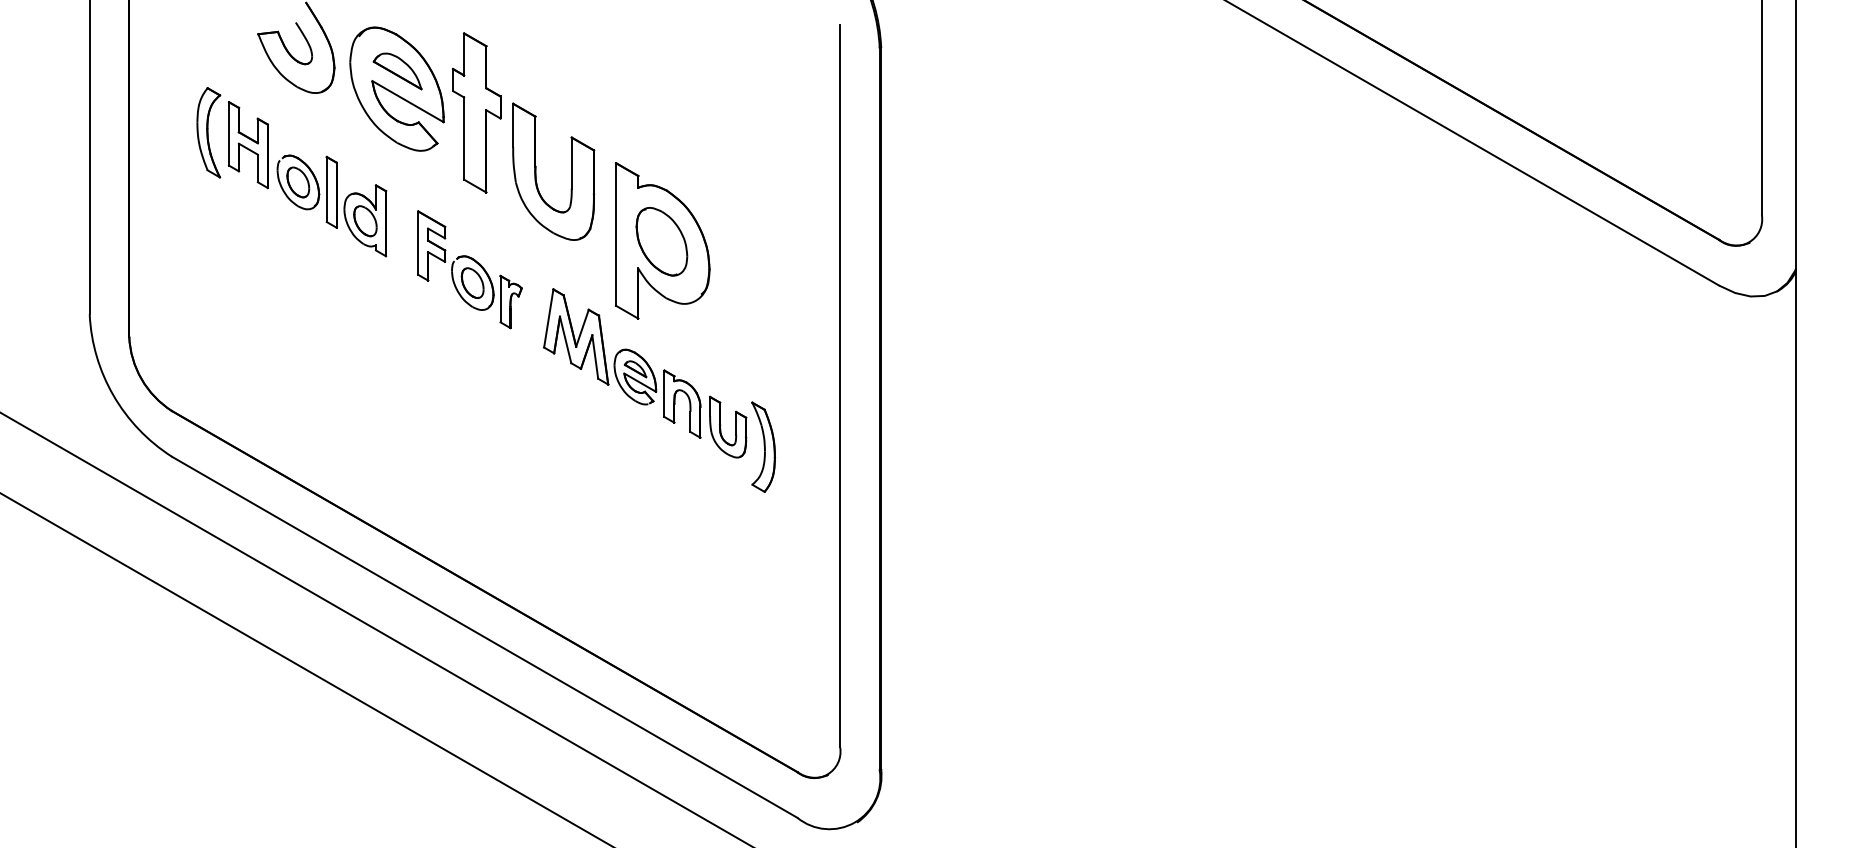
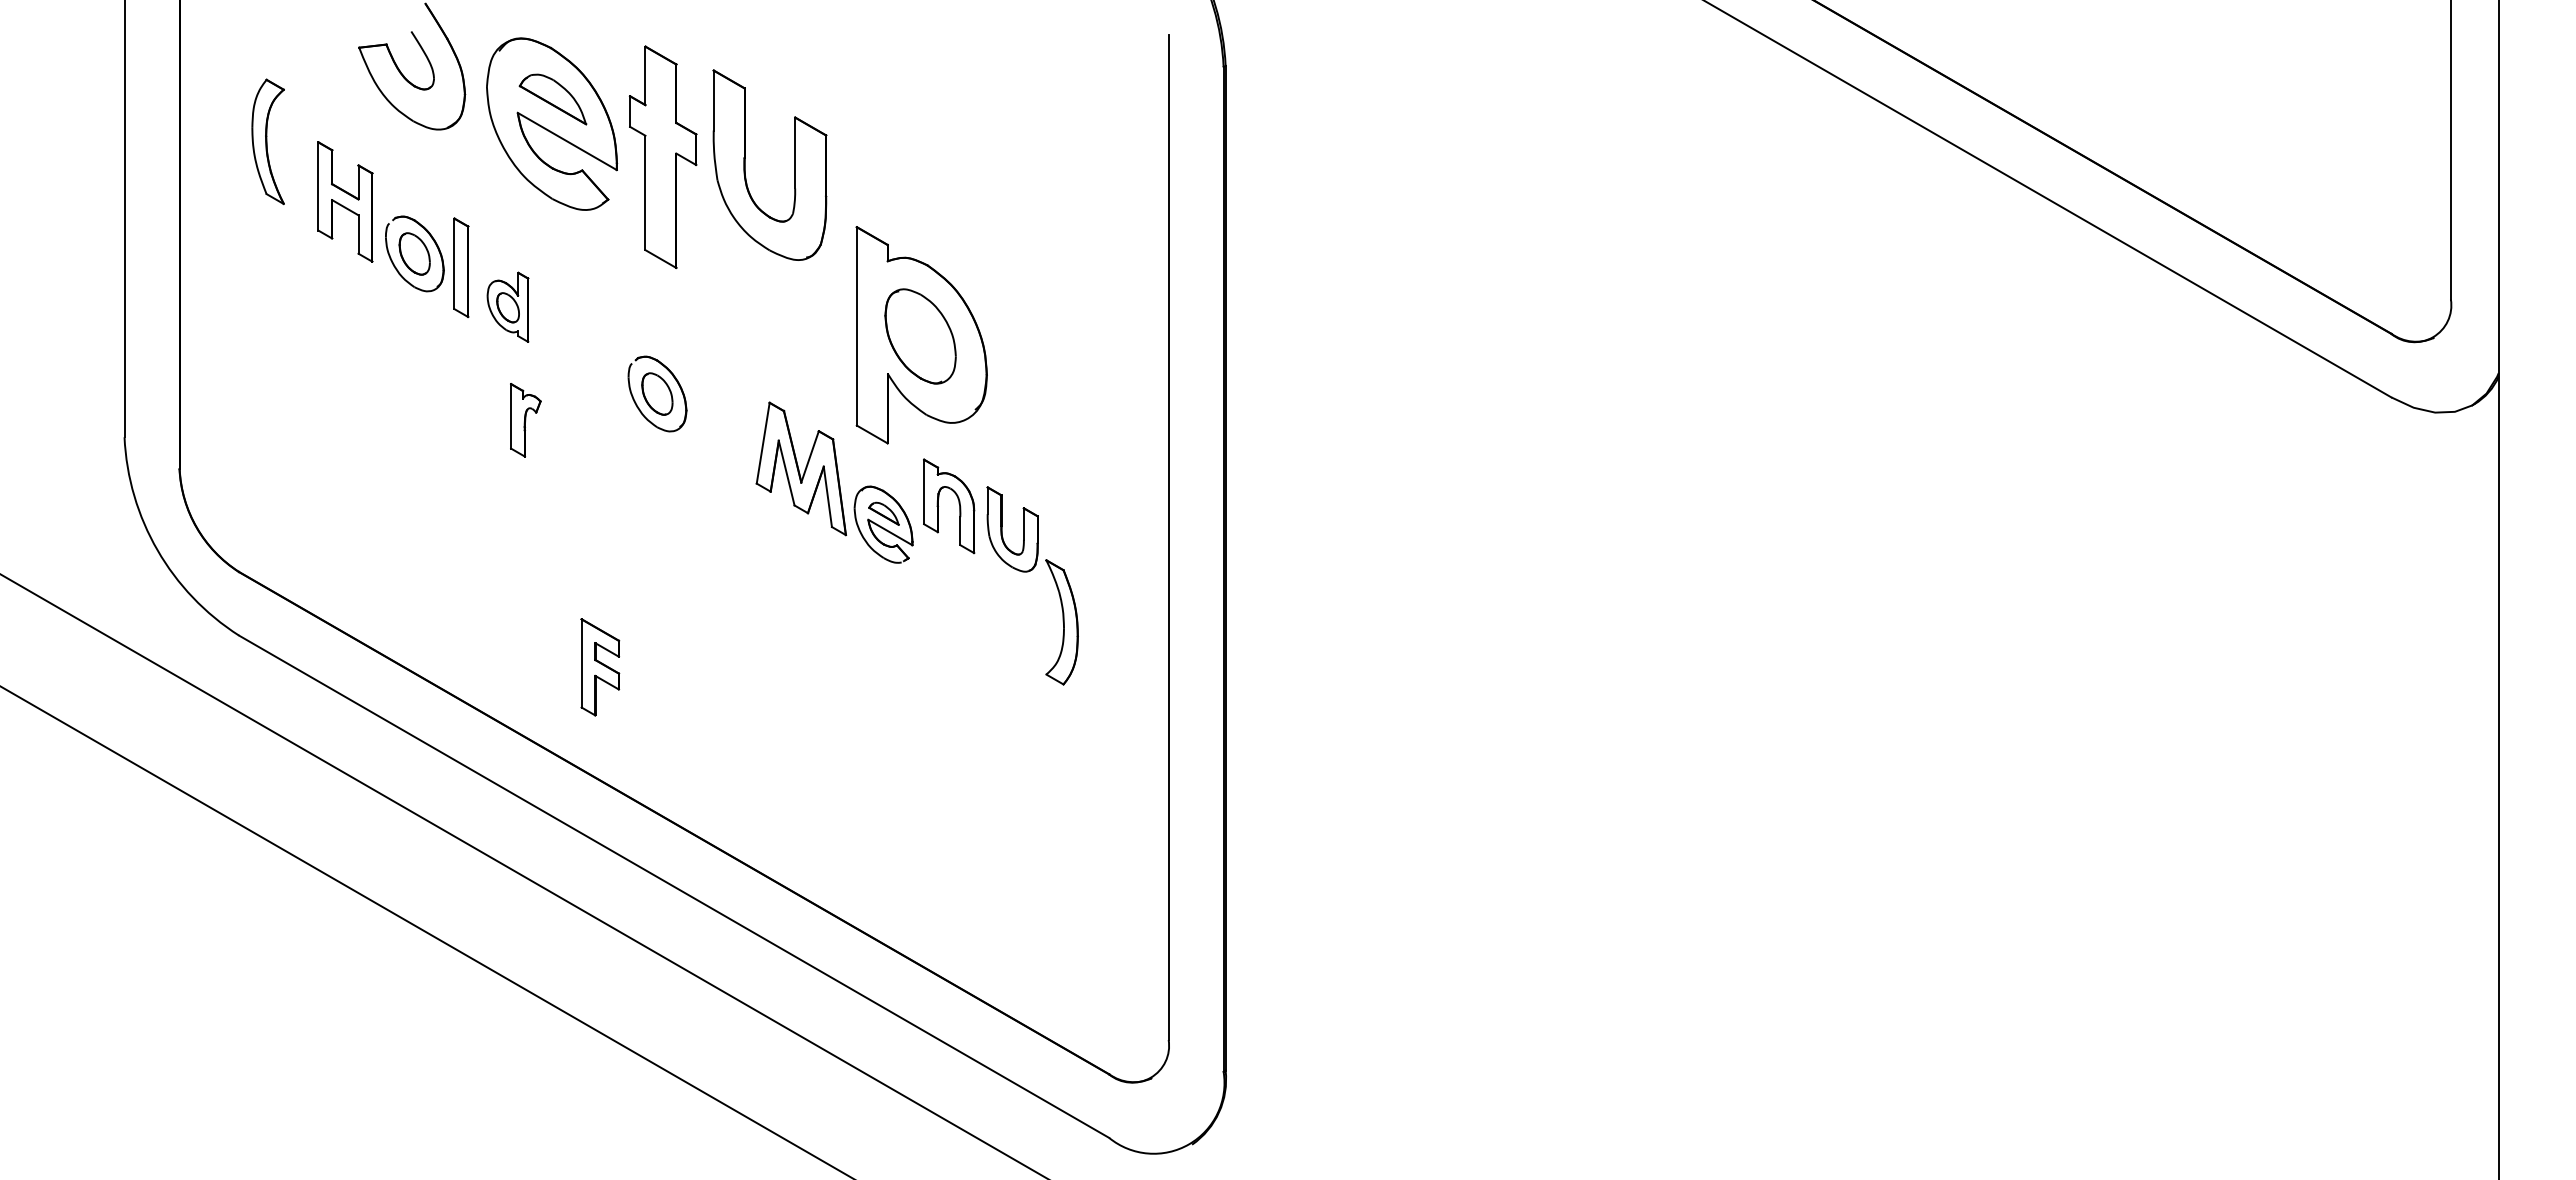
part: (208, 132) -> (267, 141), moved
part: (536, 171) -> (745, 164), moved
part: (364, 220) -> (507, 307), size x0.7
part: (431, 246) -> (600, 667), moved
part: (510, 302) -> (525, 420), moved
part: (689, 402) -> (958, 503), moved
part: (720, 427) -> (1002, 529), moved

